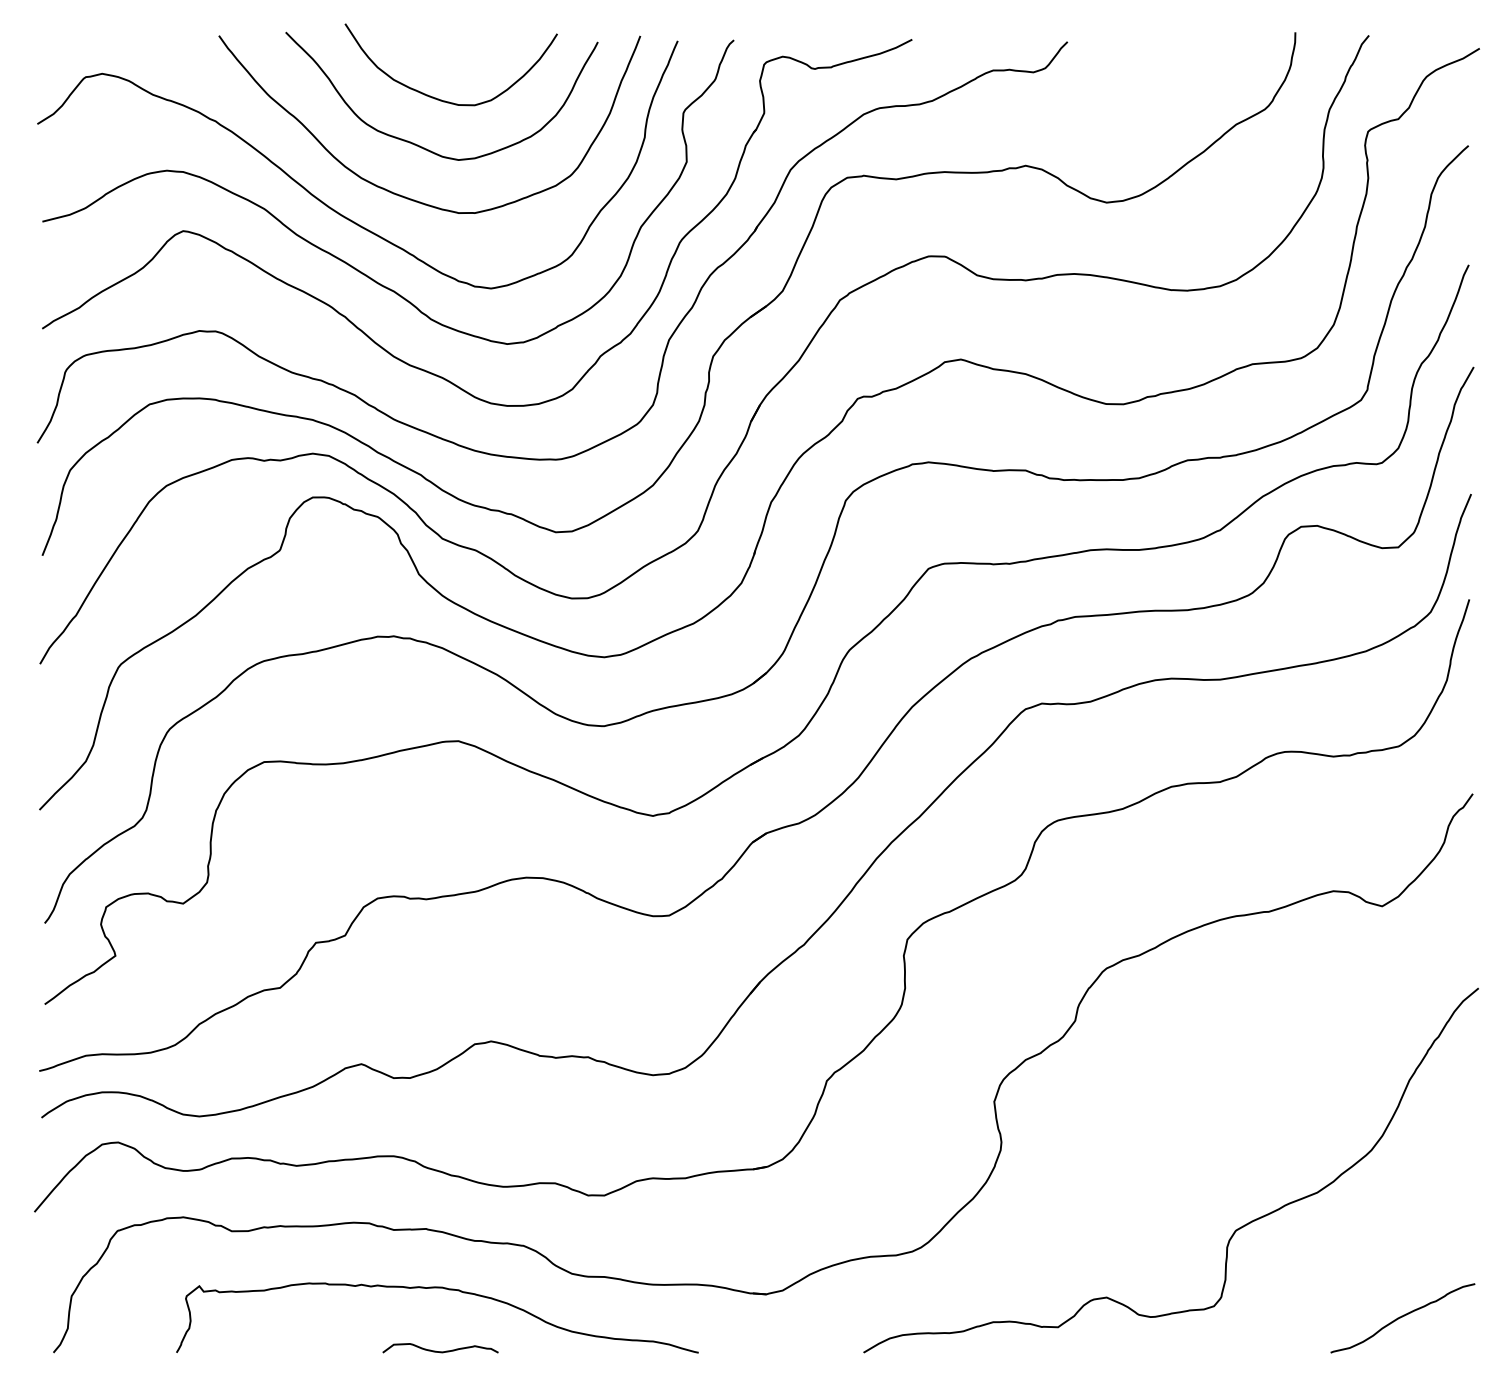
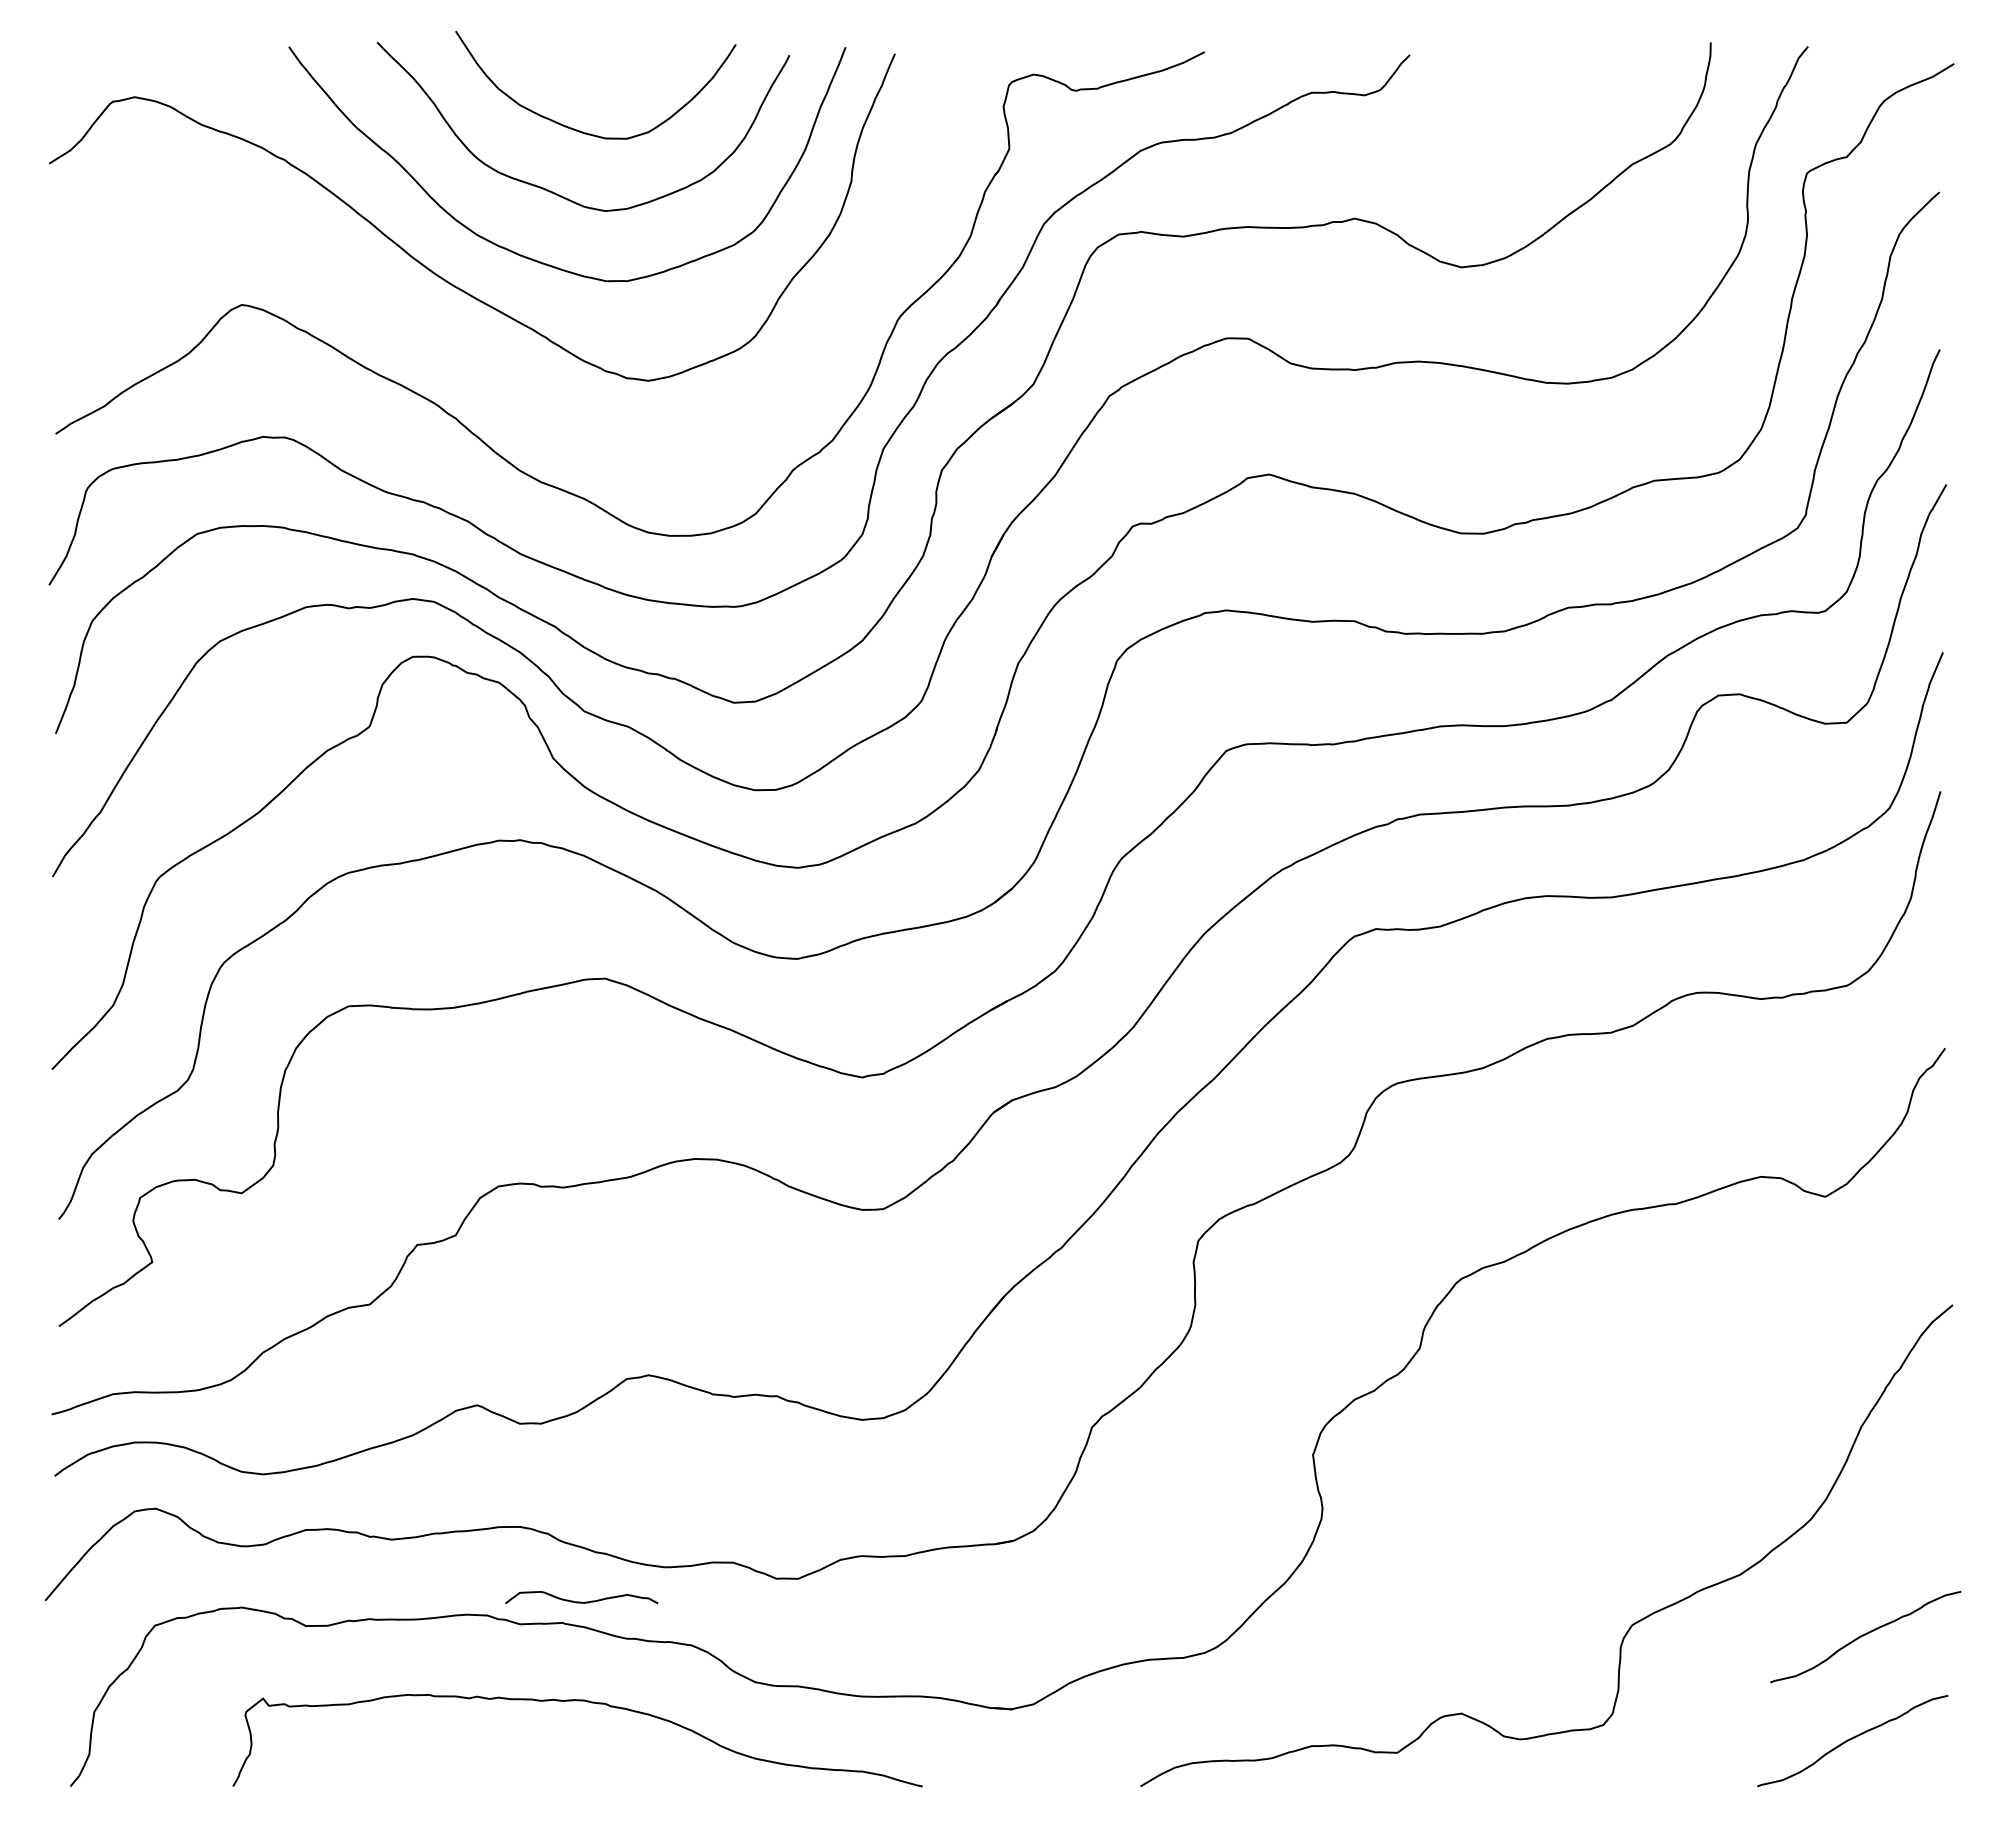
curve: (345, 261) -> (456, 345), removed
curve: (1412, 1238) -> (1865, 1635), added
curve: (440, 1351) -> (581, 1601), moved

